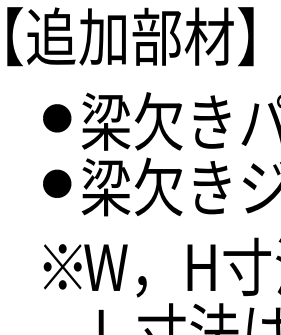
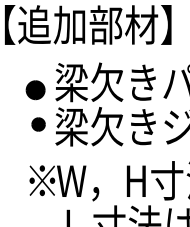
part: (57, 118) -> (35, 90), moved
part: (57, 183) -> (38, 124), size x0.7

